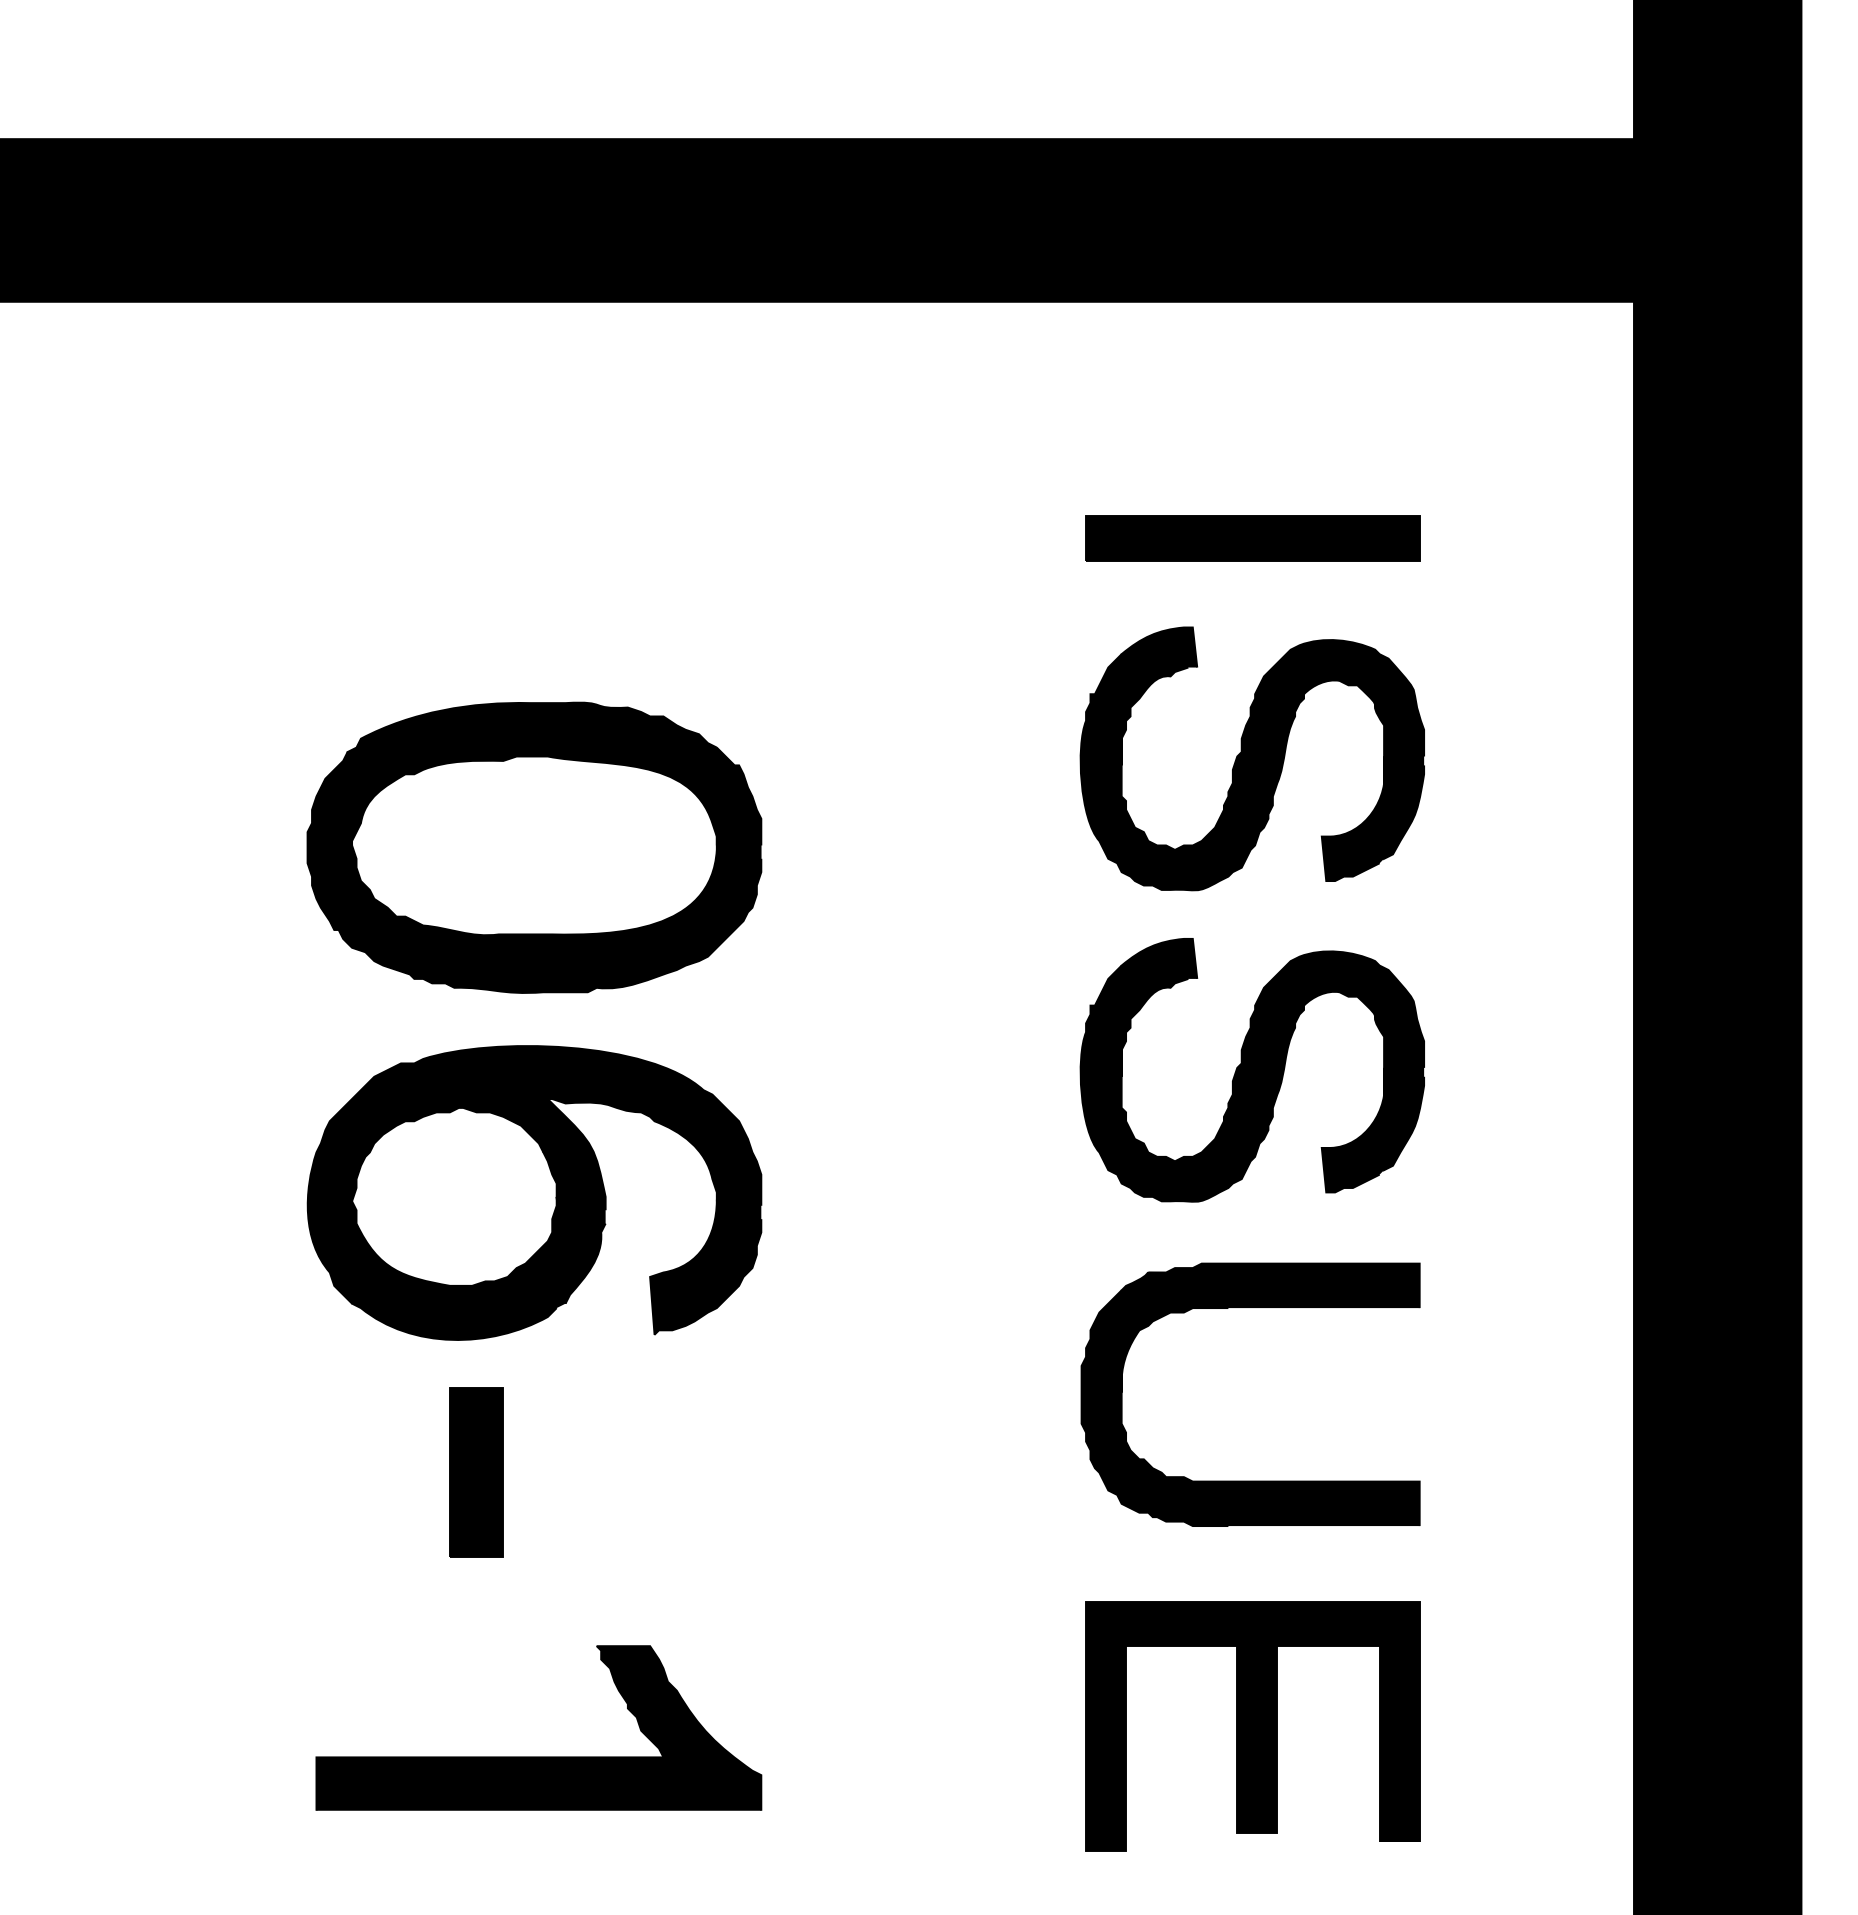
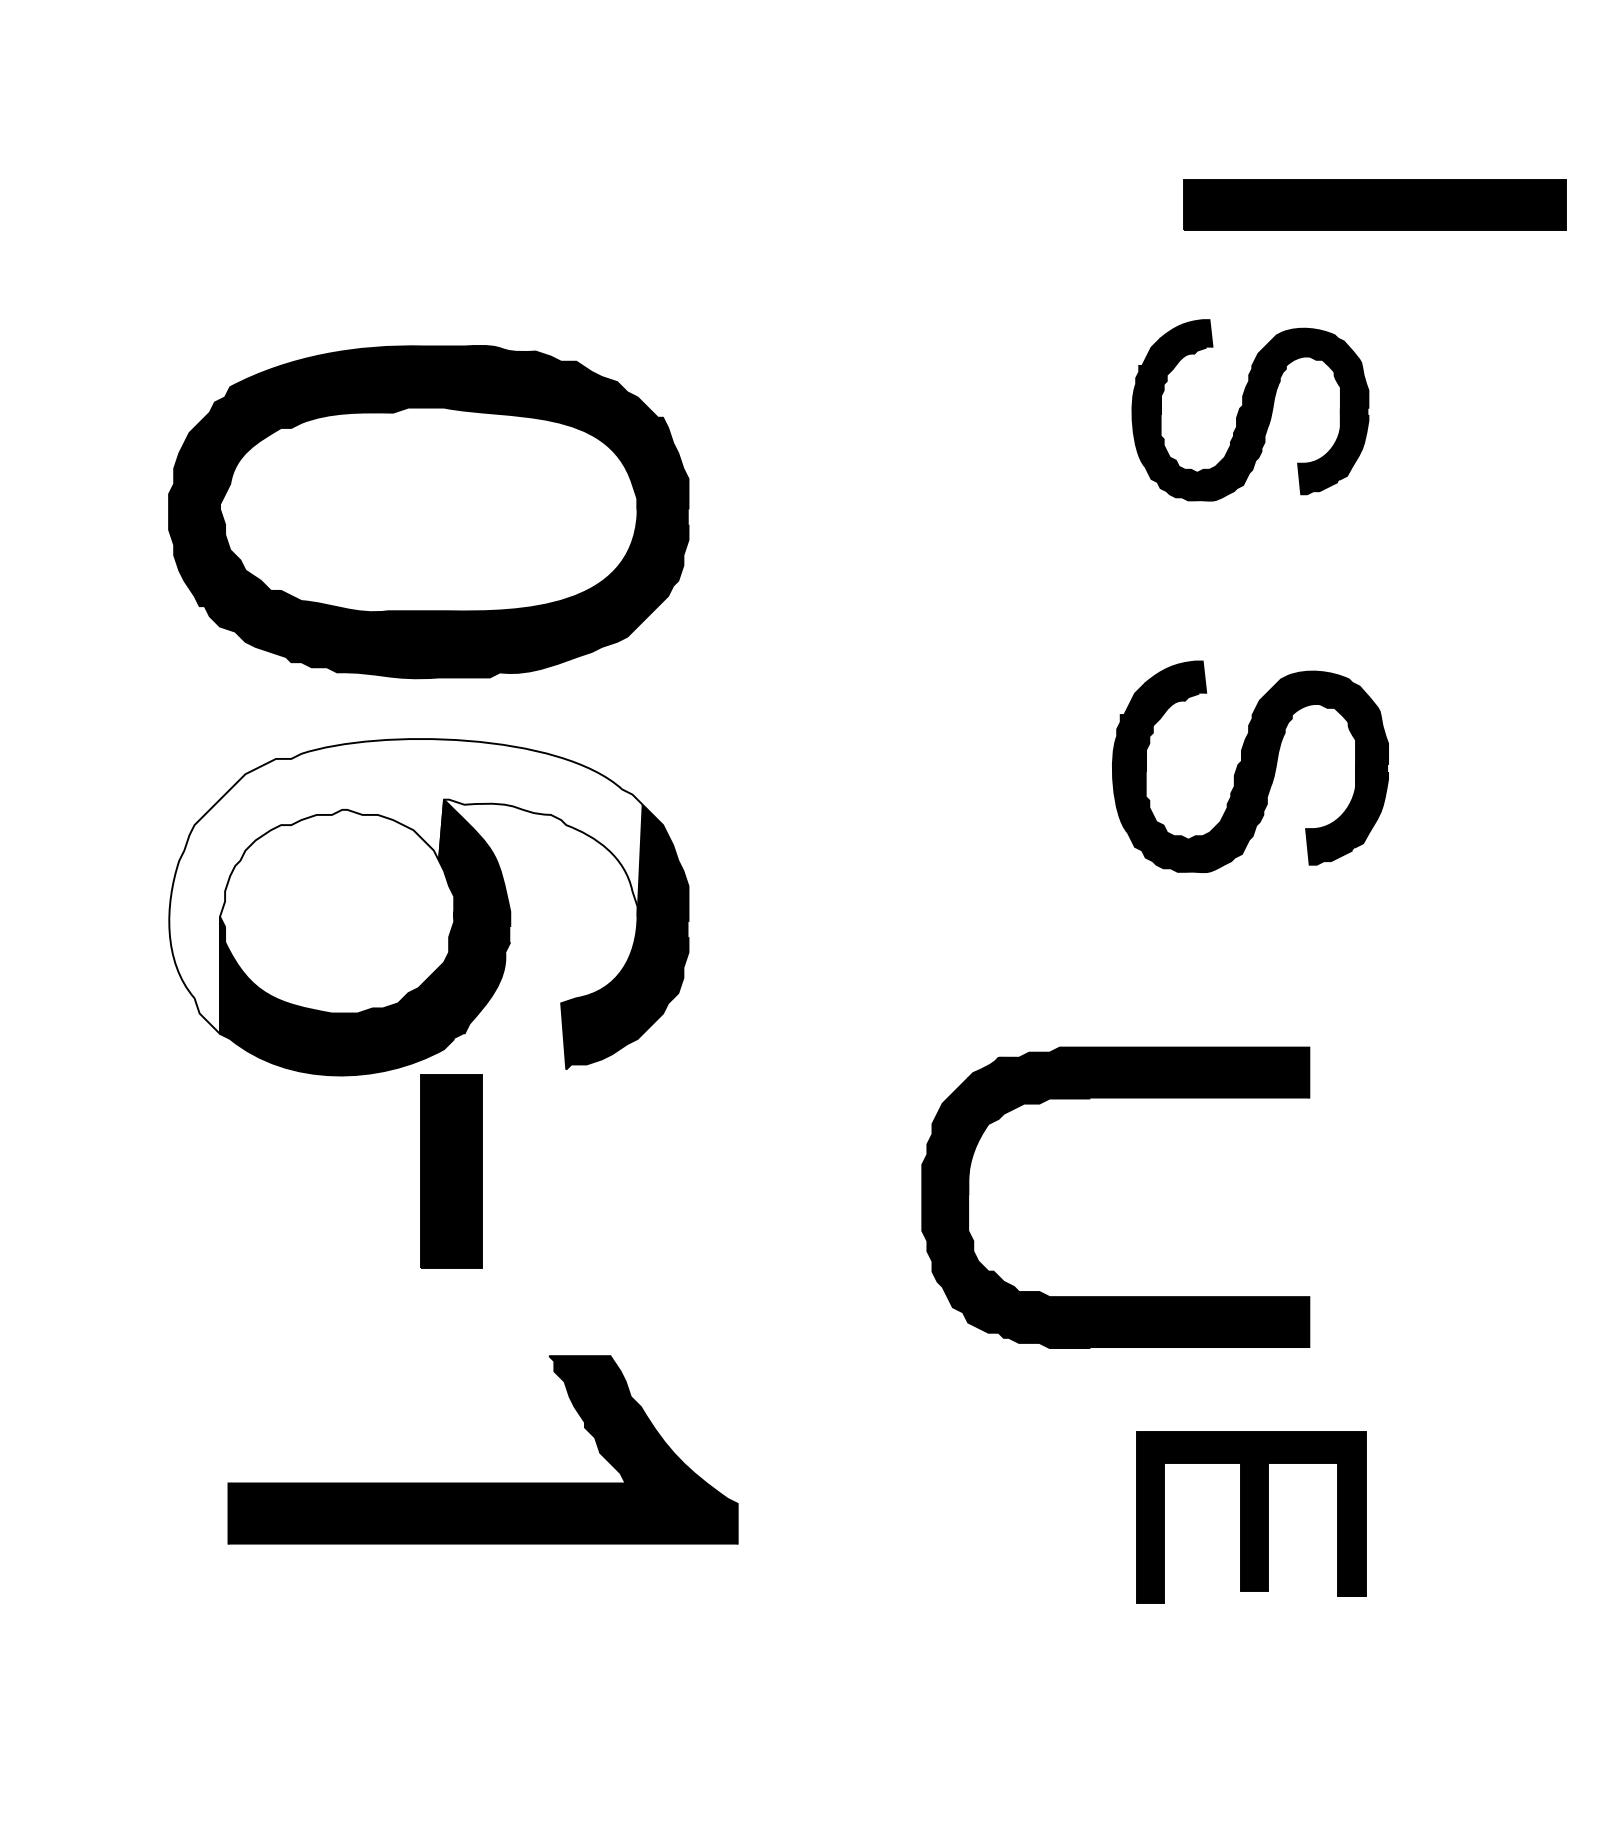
part: (1252, 538) -> (1374, 204), moved
part: (1251, 758) -> (1249, 409), size x0.6
part: (1251, 1070) -> (1249, 767), size x0.7
fill: (514, 1174) -> (405, 886), removed
part: (476, 1472) -> (451, 1171), moved
part: (1250, 1480) -> (1115, 1295), moved
part: (1252, 1726) -> (1250, 1517), size x0.6
part: (538, 1756) -> (482, 1482), moved

